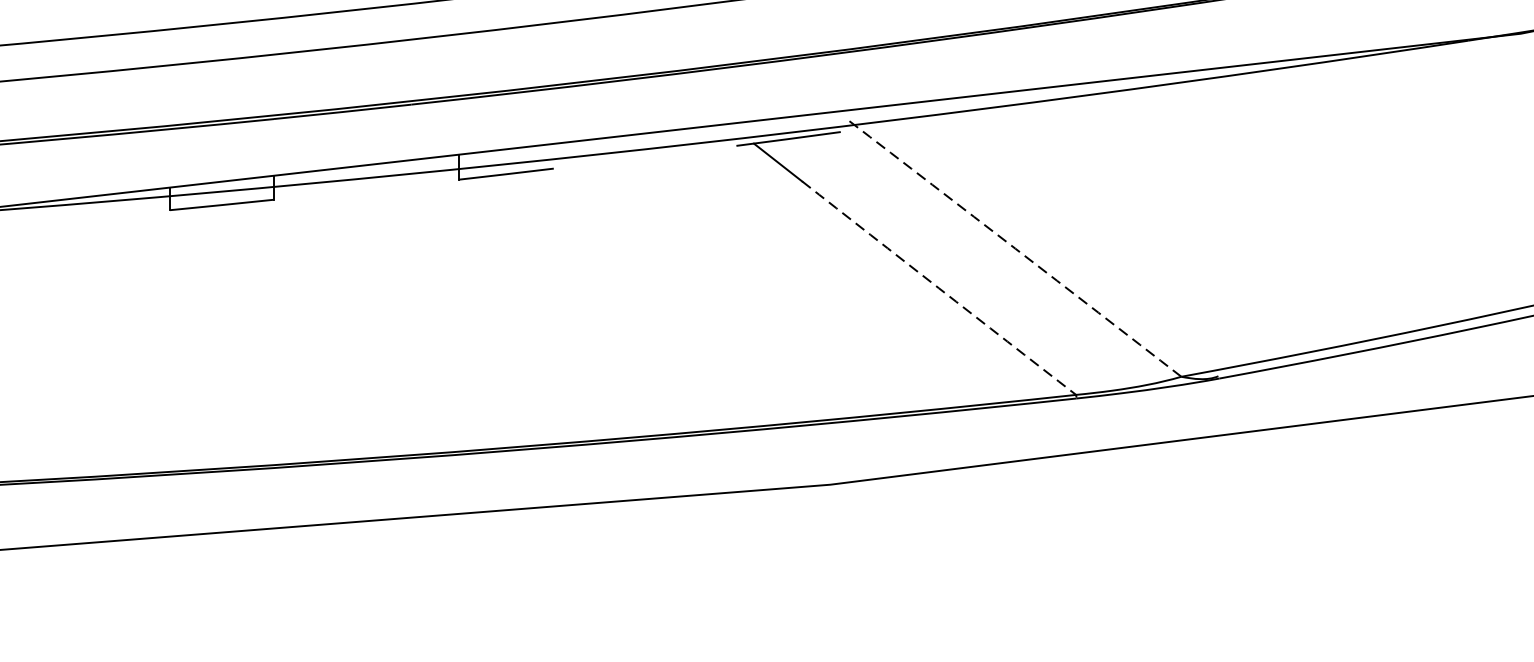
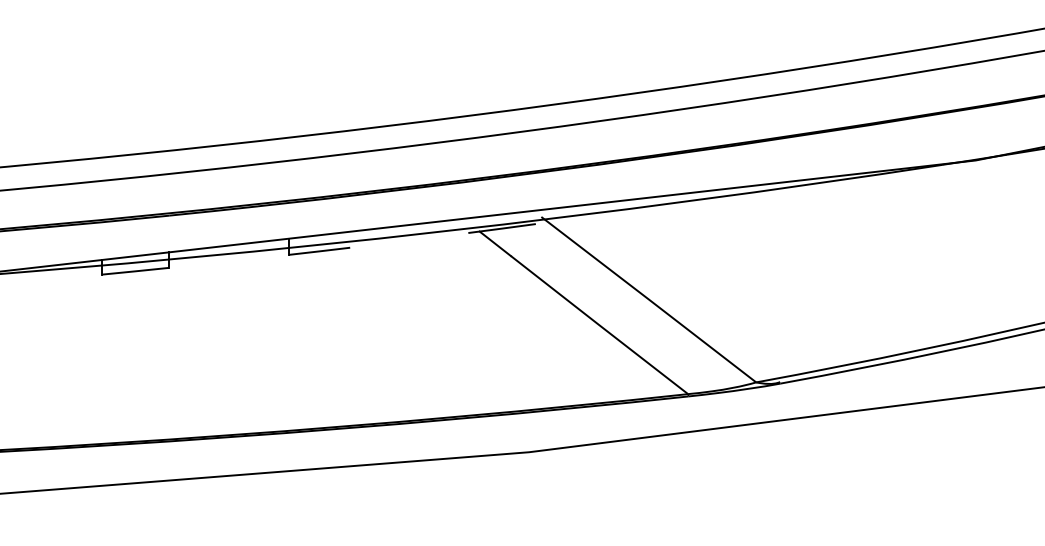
arc: (1014, 248) -> (648, 299), dashed -> solid
arc: (939, 288) -> (599, 325), dashed -> solid

